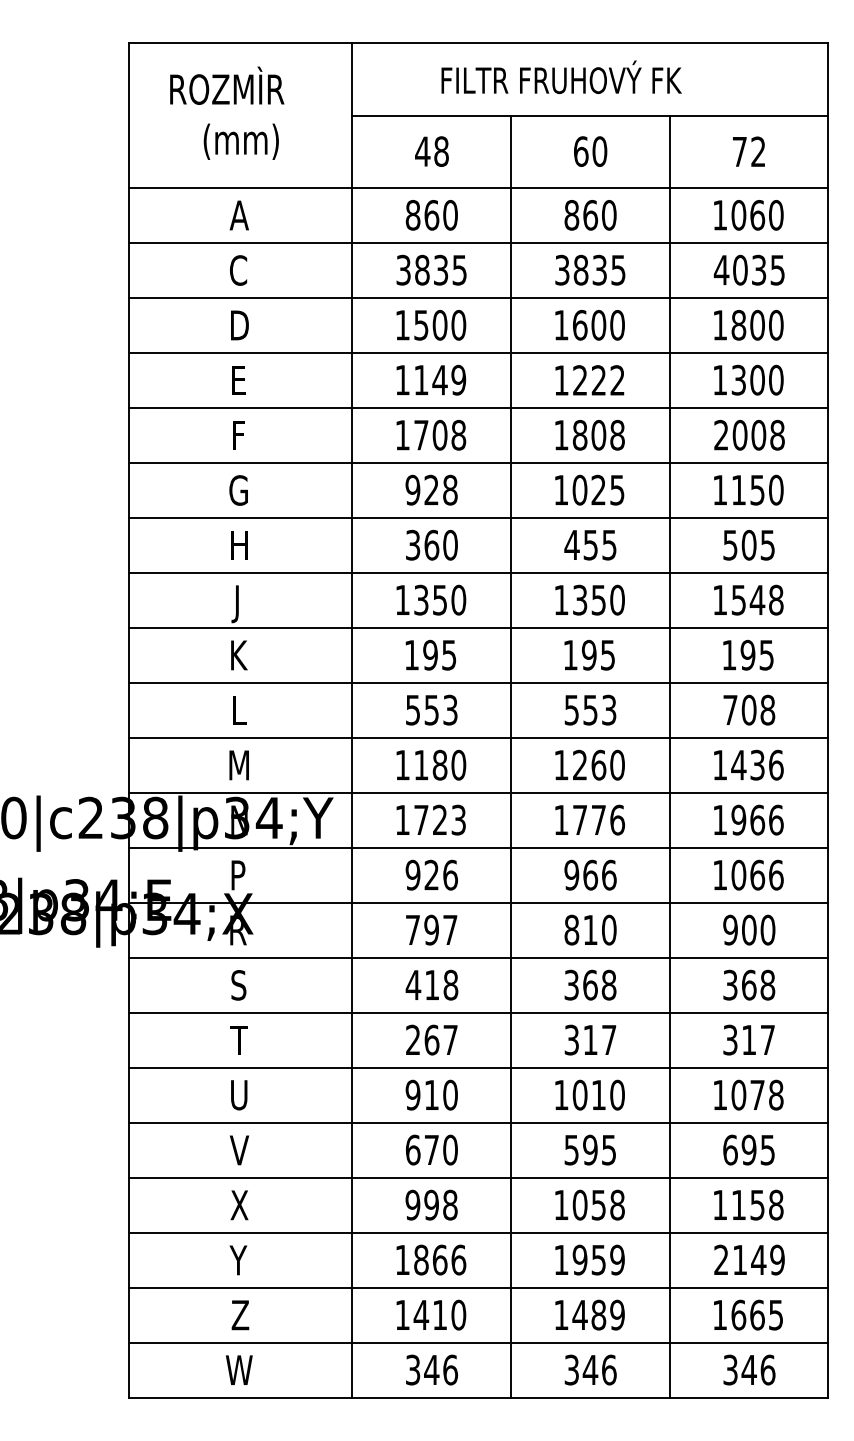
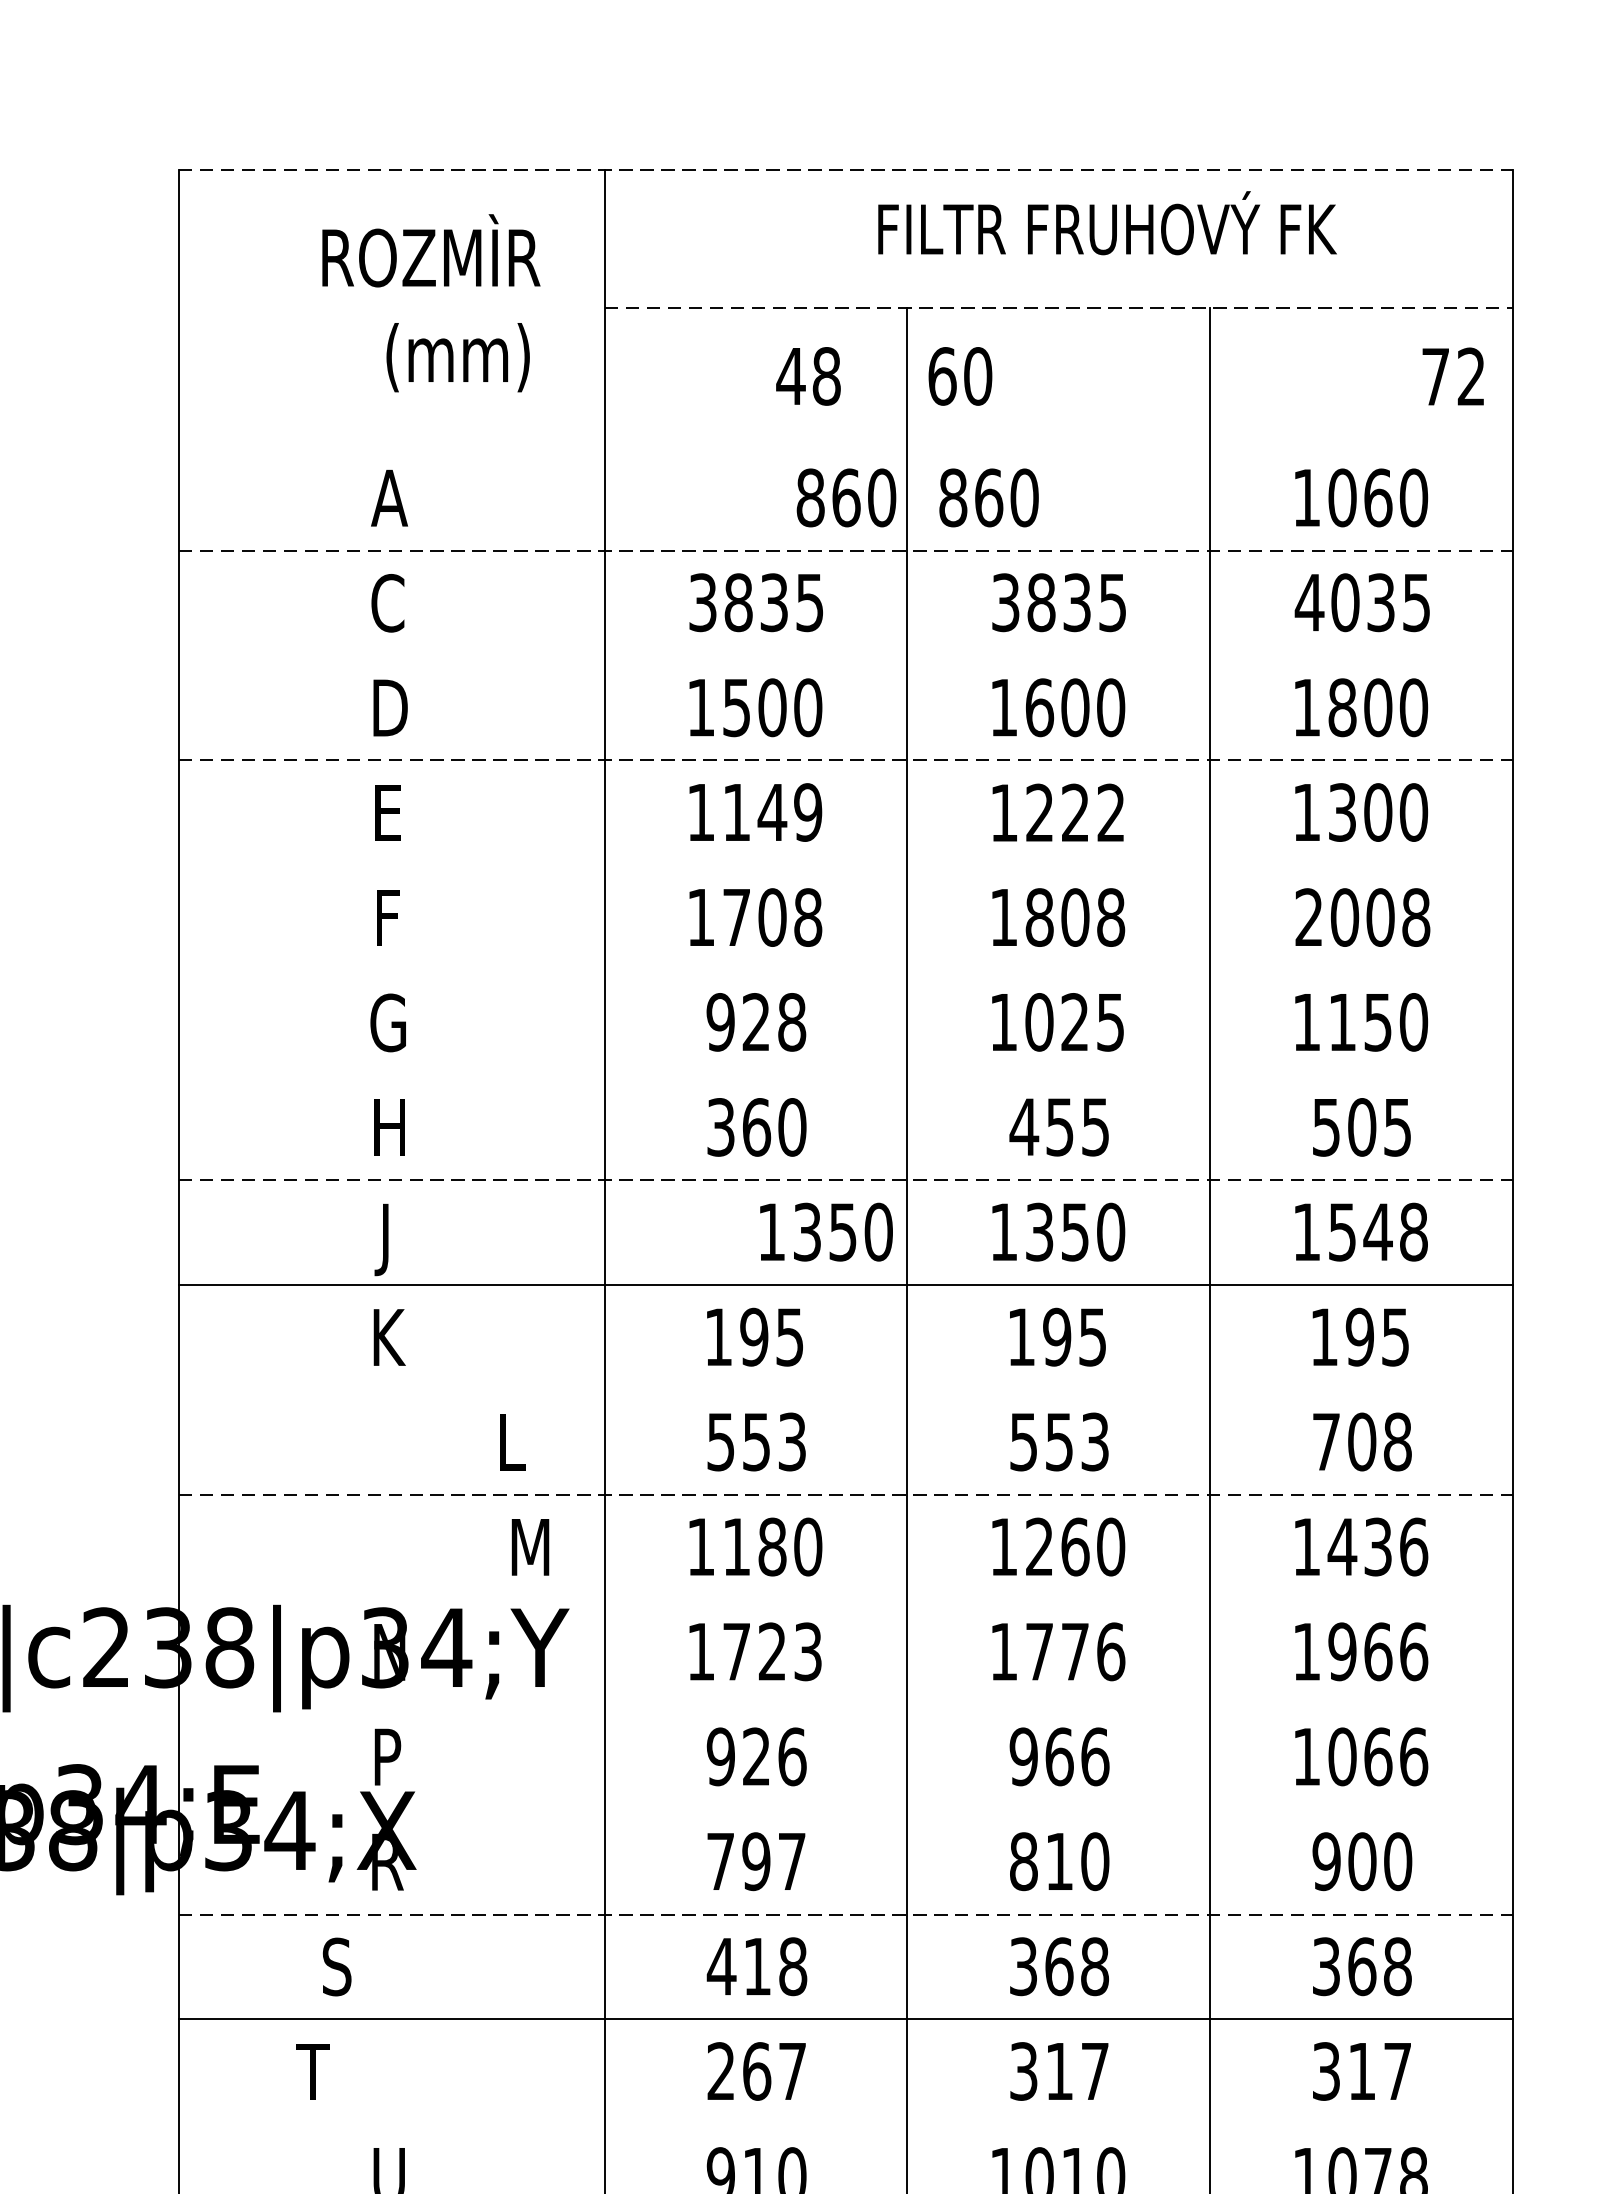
line: (478, 43) -> (845, 170), solid -> dashed
text: (561, 77) -> (1107, 223), moved
text: (227, 112) -> (431, 301), moved
line: (590, 115) -> (1059, 307), solid -> dashed
text: (431, 151) -> (807, 376), moved
text: (590, 151) -> (960, 376), moved
text: (748, 151) -> (1452, 376), moved
line: (478, 187) -> (845, 444), removed
text: (431, 215) -> (845, 498), moved
text: (590, 215) -> (988, 498), moved
line: (478, 242) -> (845, 549), solid -> dashed
line: (478, 297) -> (845, 654), removed
line: (478, 352) -> (845, 759), solid -> dashed
line: (478, 407) -> (845, 864), removed
line: (478, 462) -> (845, 969), removed
line: (478, 517) -> (845, 1074), removed
line: (478, 572) -> (845, 1179), solid -> dashed
text: (431, 599) -> (826, 1230), moved
line: (478, 682) -> (845, 1389), removed
text: (239, 710) -> (511, 1442), moved
line: (478, 737) -> (845, 1494), solid -> dashed
text: (238, 765) -> (529, 1547), moved
line: (478, 792) -> (845, 1599), removed
line: (478, 847) -> (845, 1703), removed
line: (478, 902) -> (845, 1808), removed
line: (478, 957) -> (845, 1913), solid -> dashed
text: (238, 985) -> (336, 1967), moved
text: (238, 1040) -> (311, 2072), moved
line: (478, 1067) -> (845, 2123), removed

